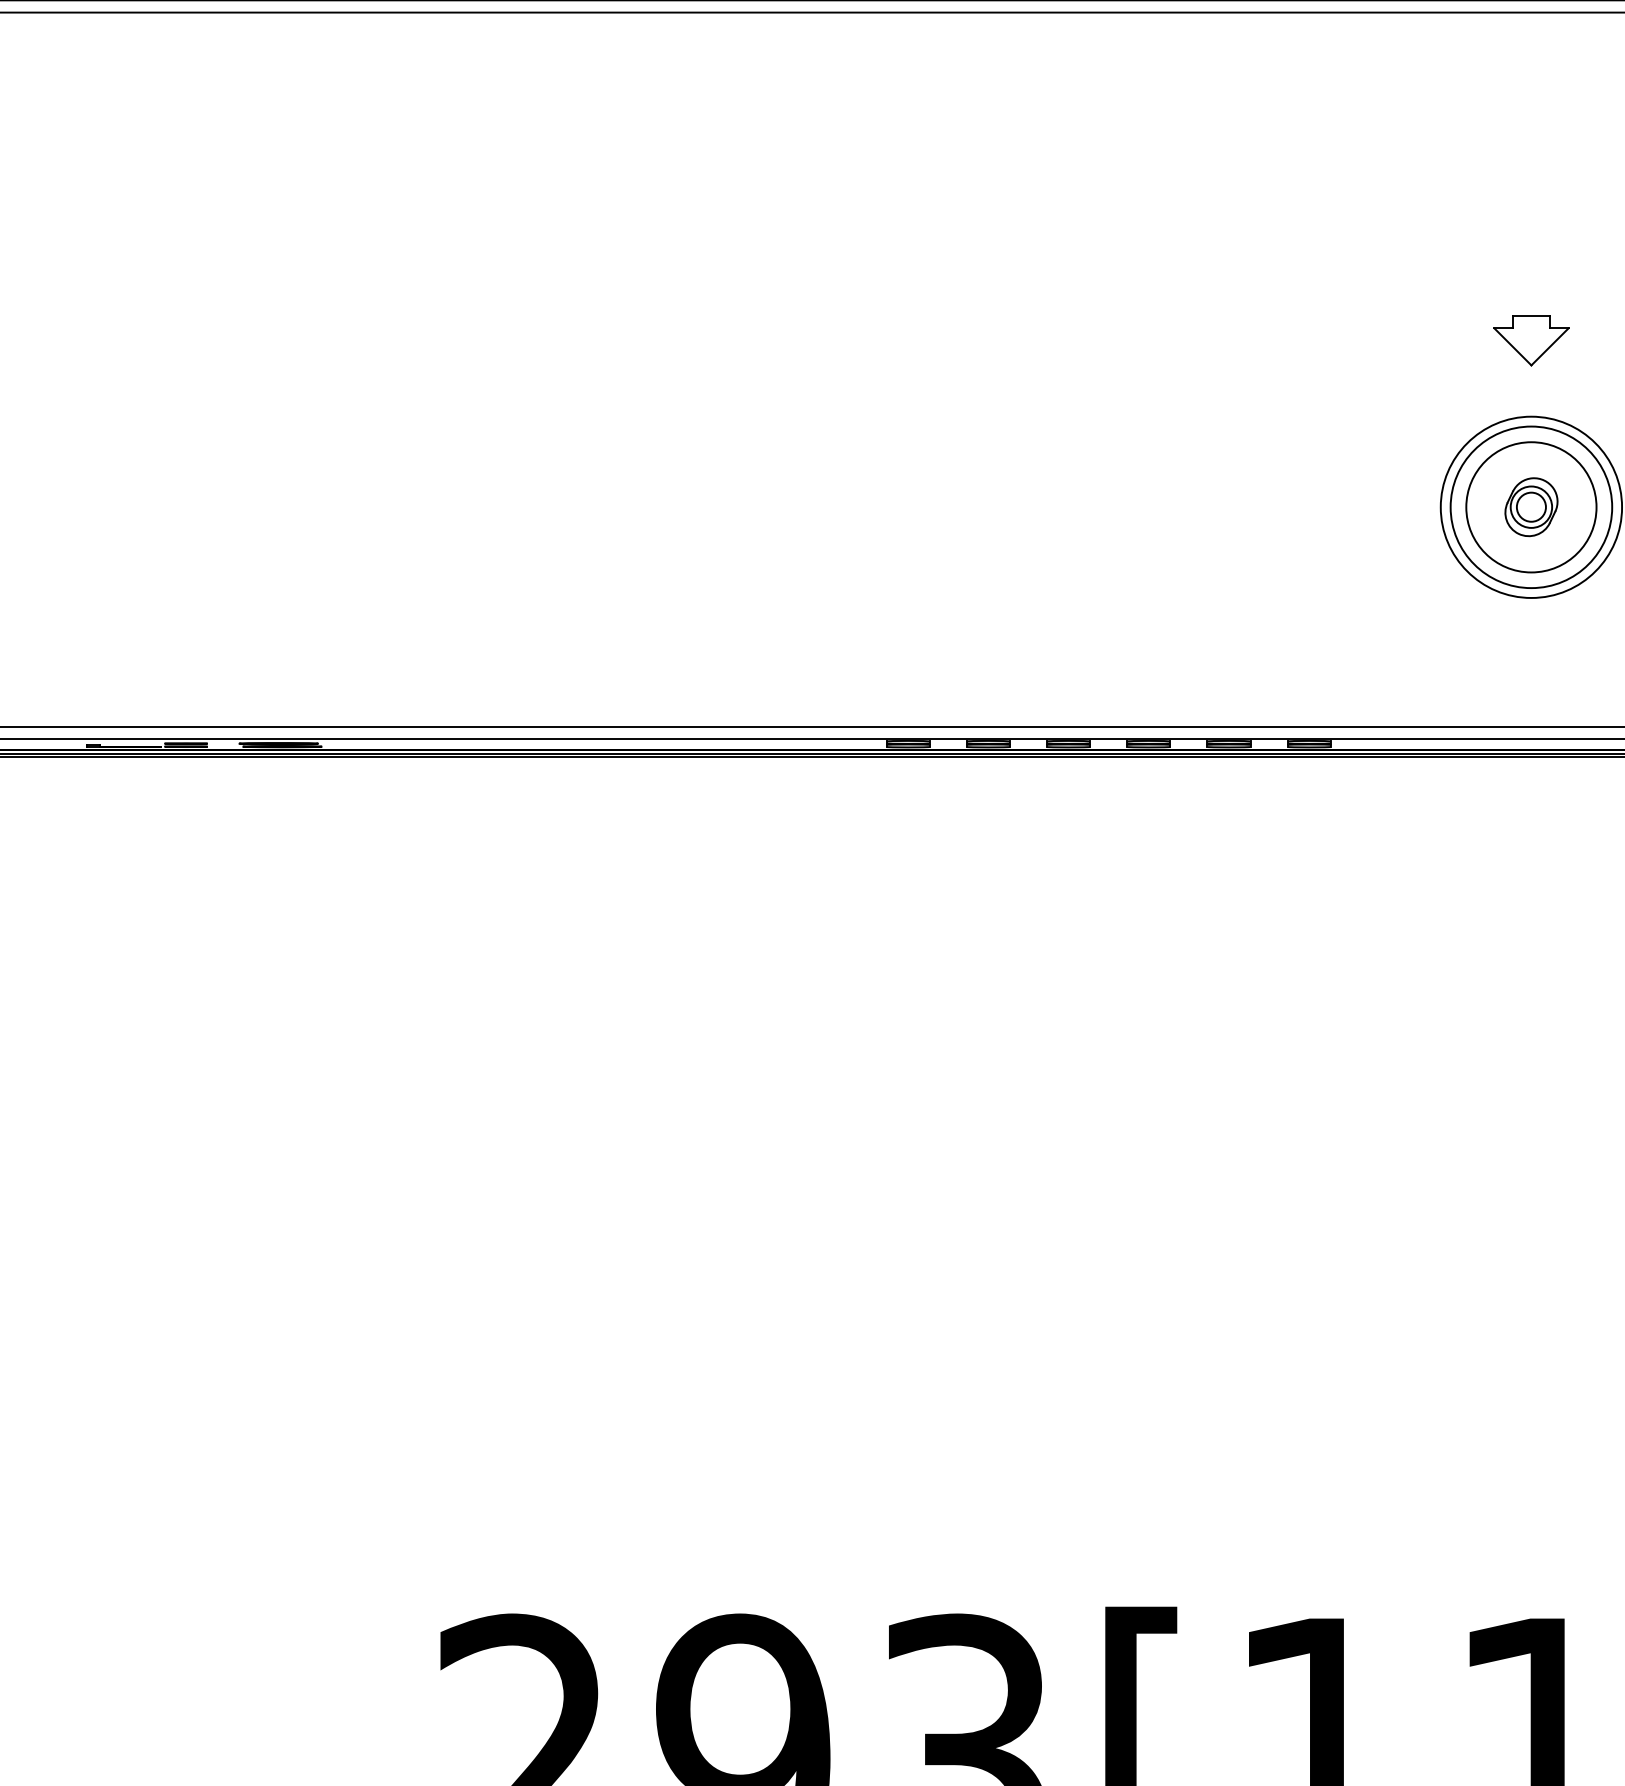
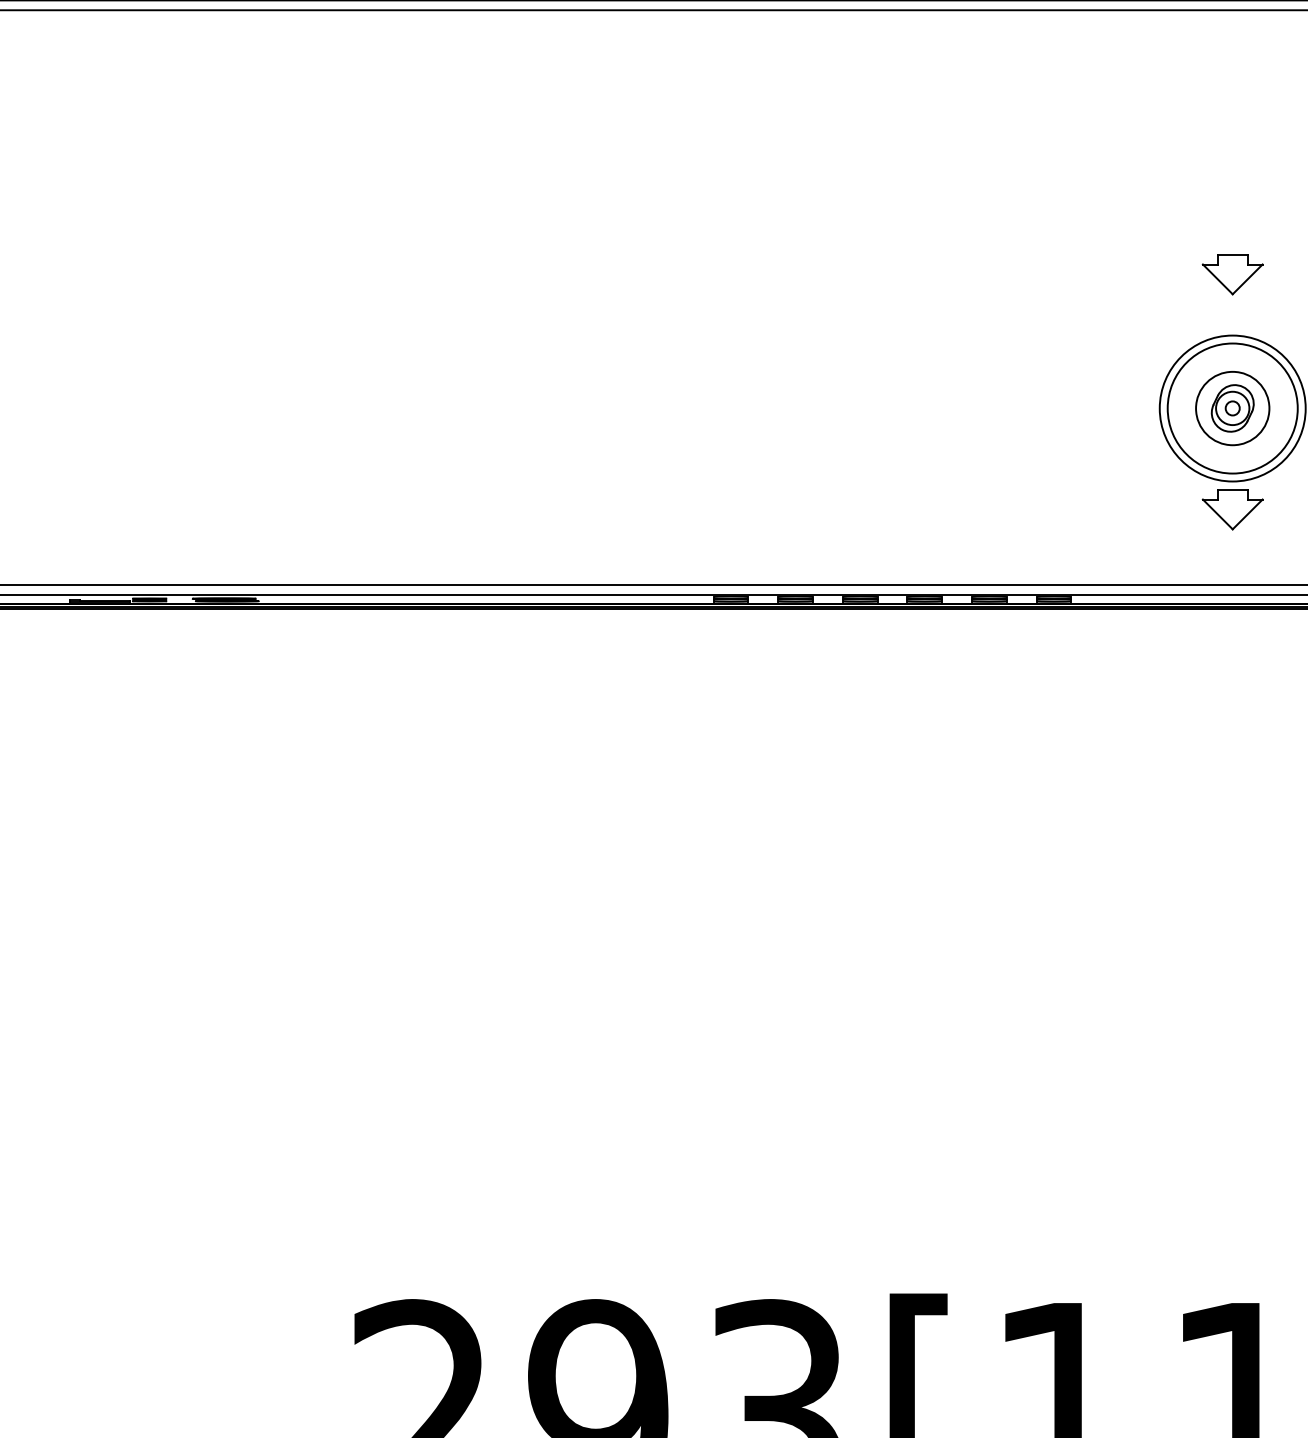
circle: (1530, 506) -> (1231, 407), size x0.6
circle: (1531, 507) -> (1232, 408), size x0.7
part: (1531, 632) -> (1232, 509), added

